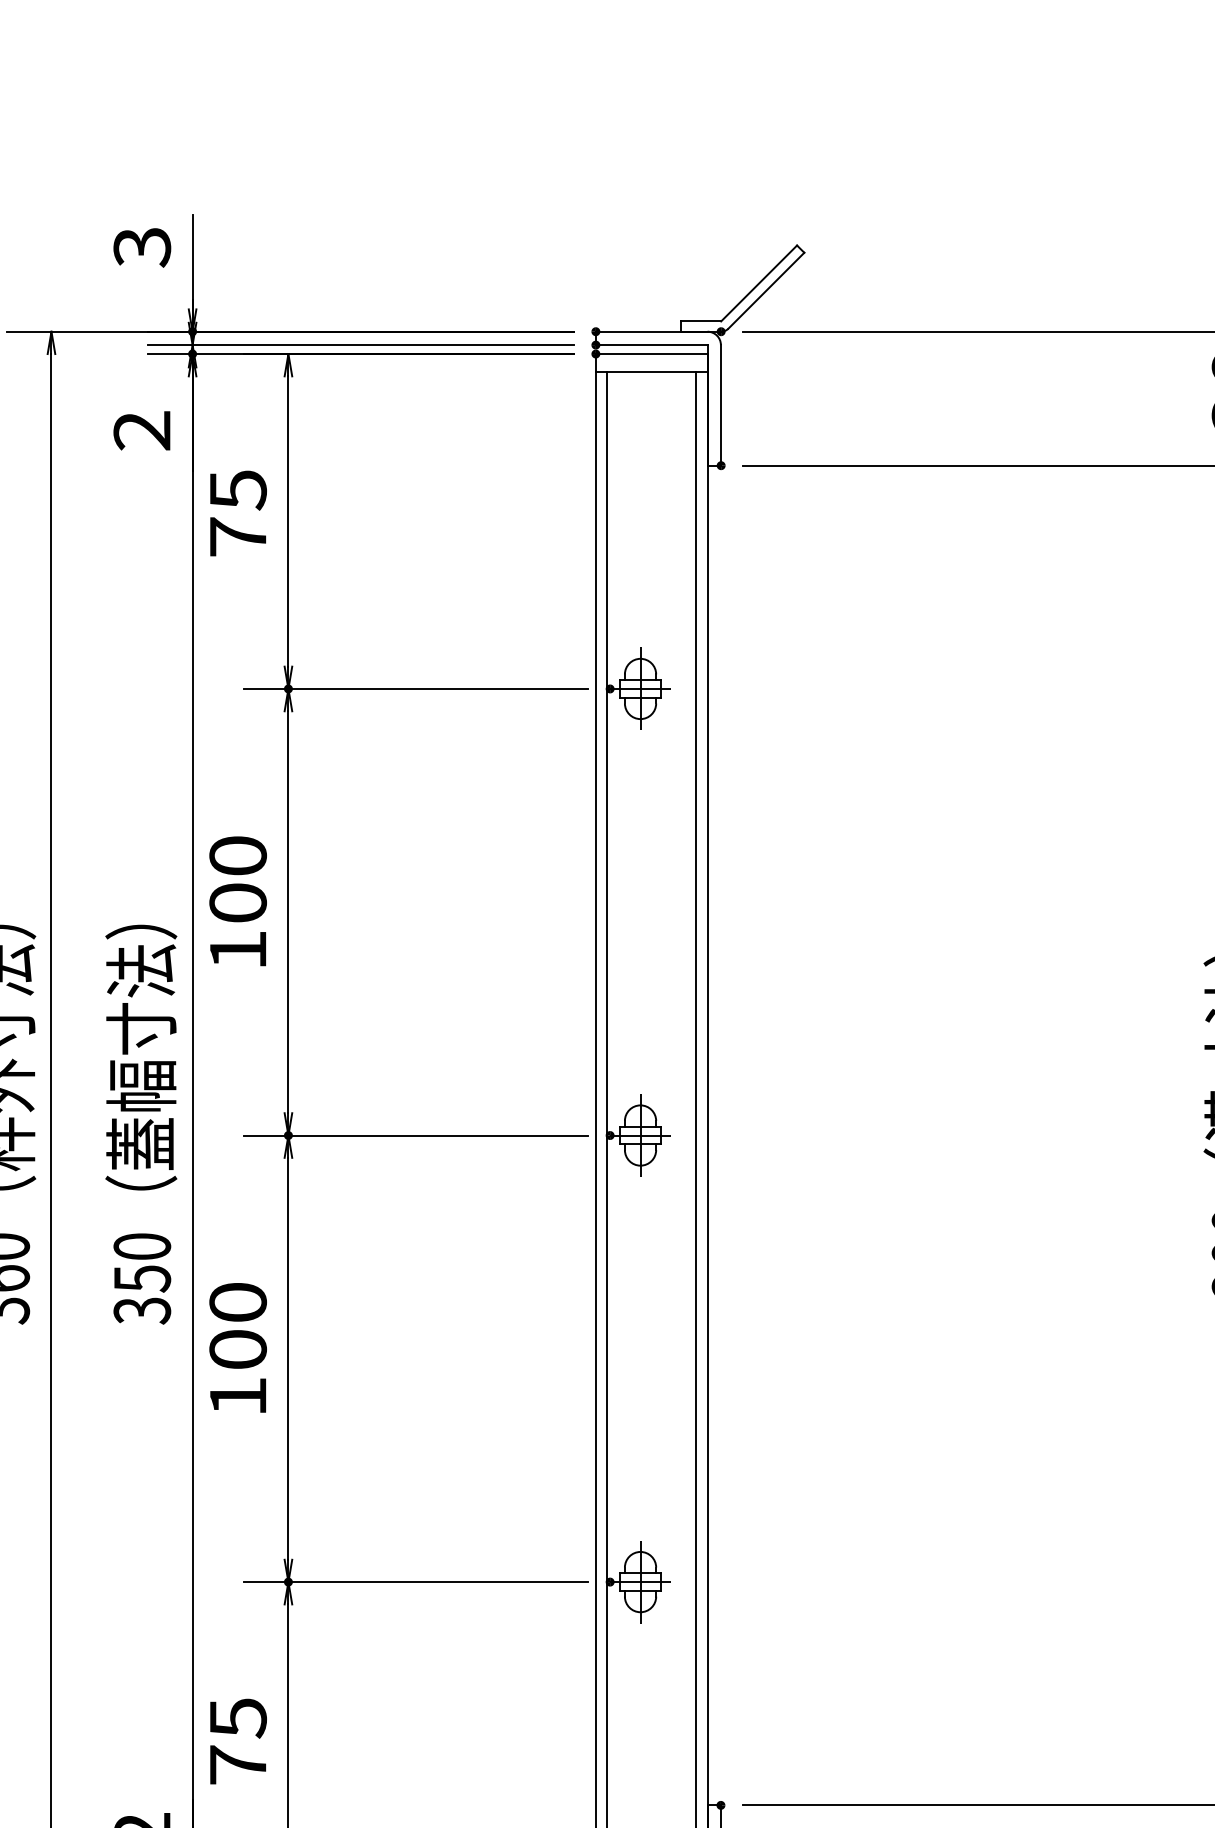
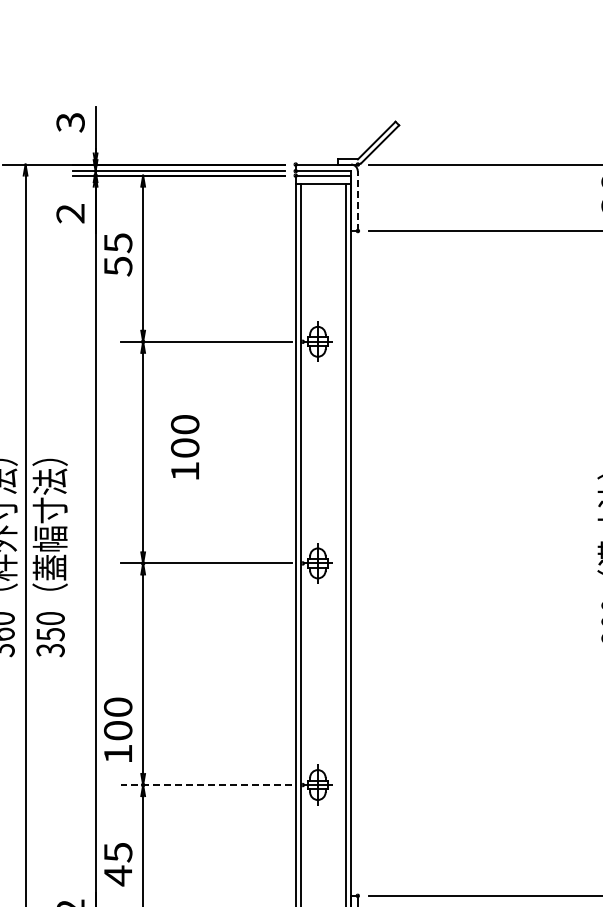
line: (720, 406) -> (357, 201), solid -> dashed
text: (238, 537) -> (118, 266), 75 -> 55
text: (238, 901) -> (185, 447), moved
text: (139, 1123) -> (49, 557), moved
text: (238, 1347) -> (118, 729), moved
line: (414, 1583) -> (205, 785), solid -> dashed
text: (236, 1764) -> (117, 875), 75 -> 45

